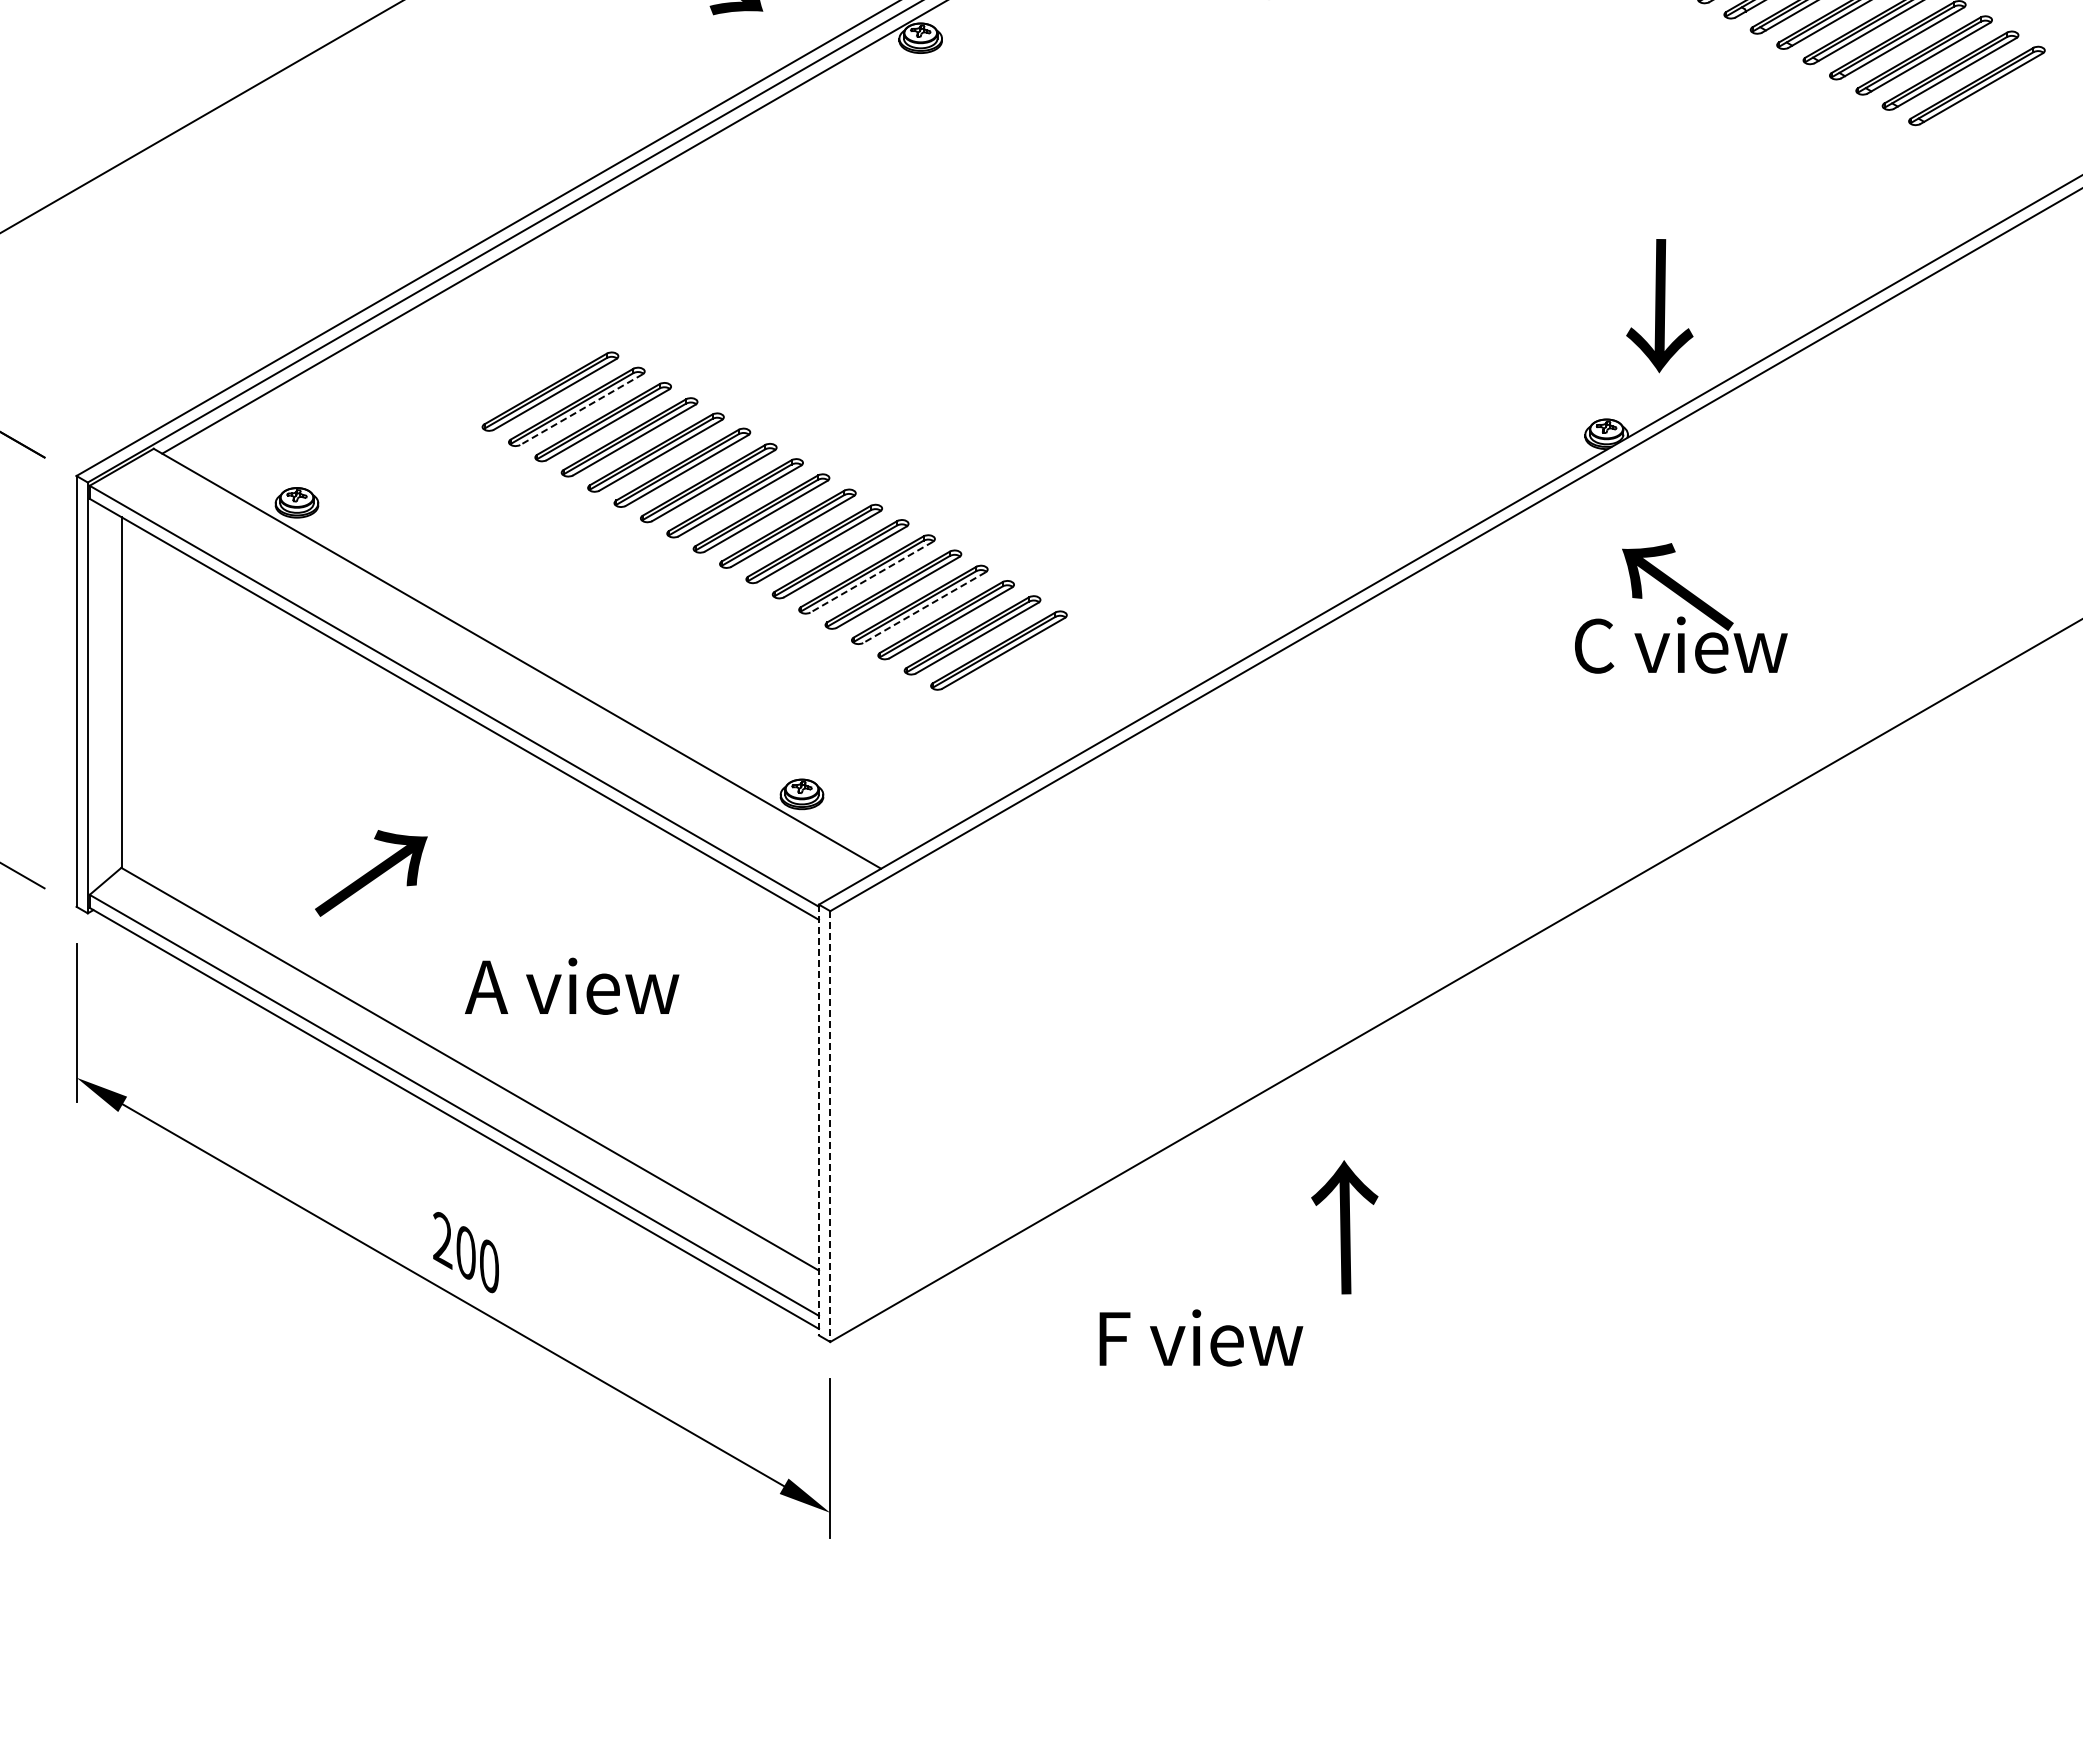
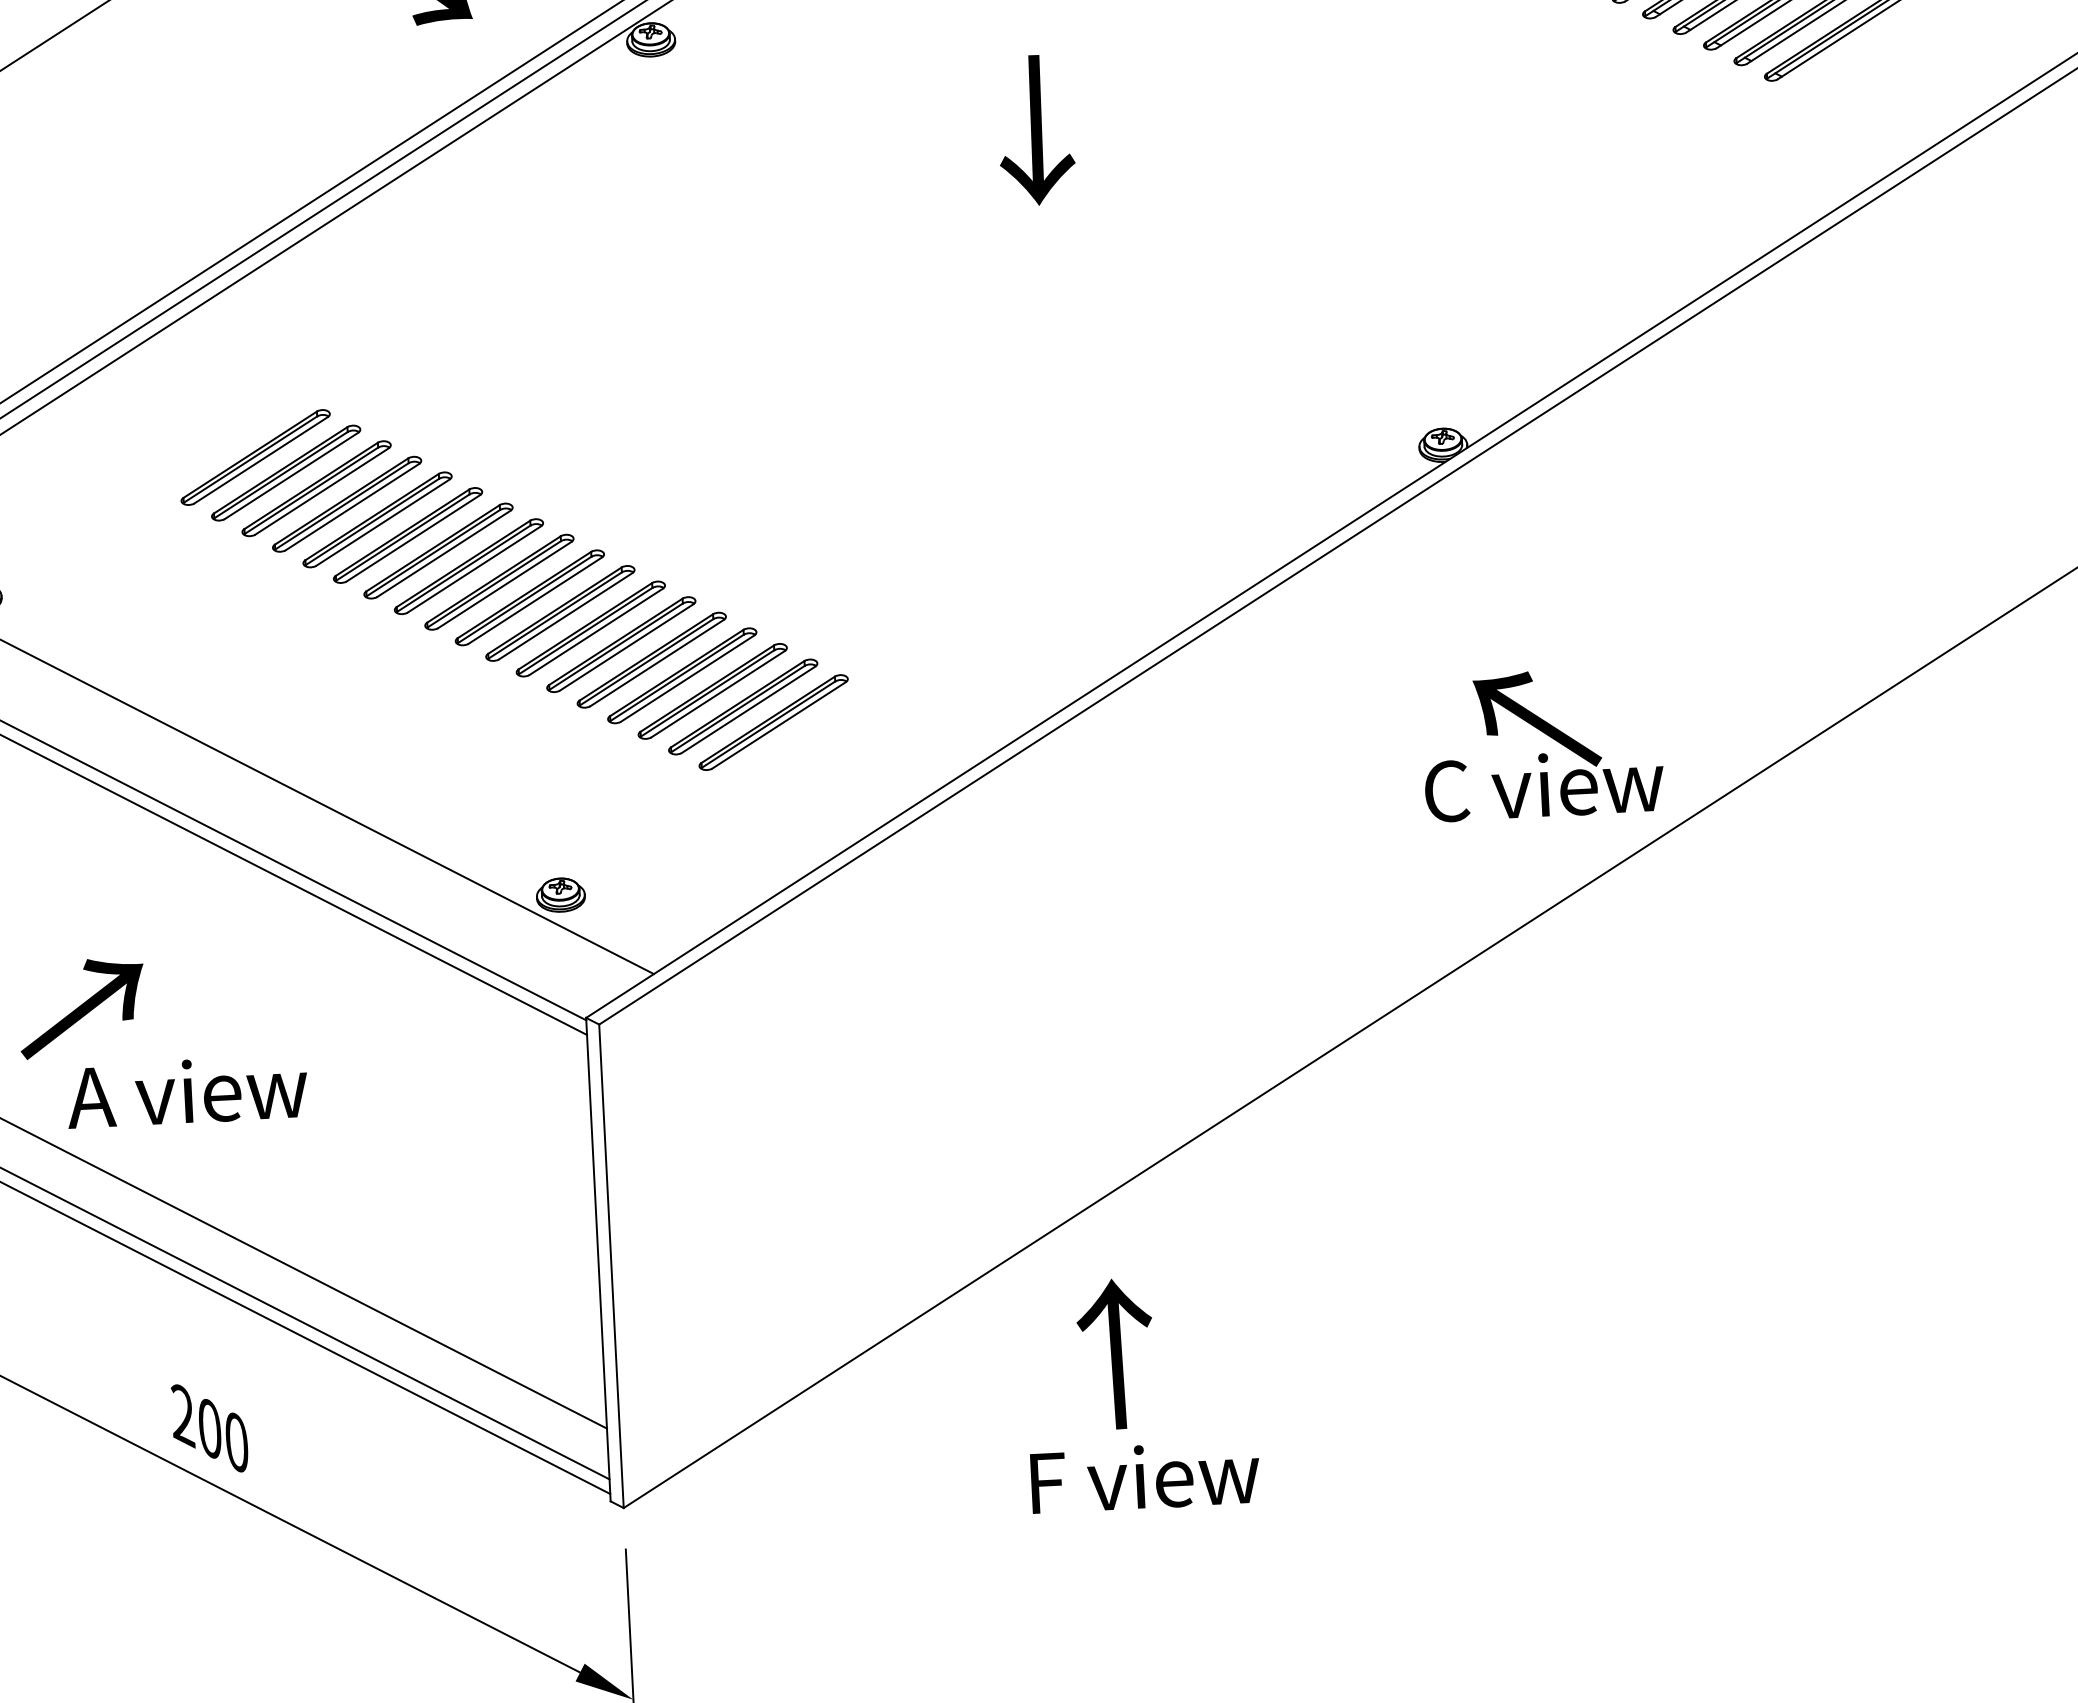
text: (1659, 306) -> (1035, 130), moved
line: (581, 409) -> (291, 475), dashed -> solid
line: (871, 577) -> (626, 647), dashed -> solid
line: (924, 607) -> (687, 678), dashed -> solid
text: (1681, 608) -> (1542, 744), moved
text: (572, 985) -> (187, 1090), moved
line: (818, 1120) -> (597, 1260), dashed -> solid
line: (830, 1127) -> (611, 1267), dashed -> solid
text: (1344, 1227) -> (1115, 1354), moved
text: (1201, 1337) -> (1145, 1476), moved

